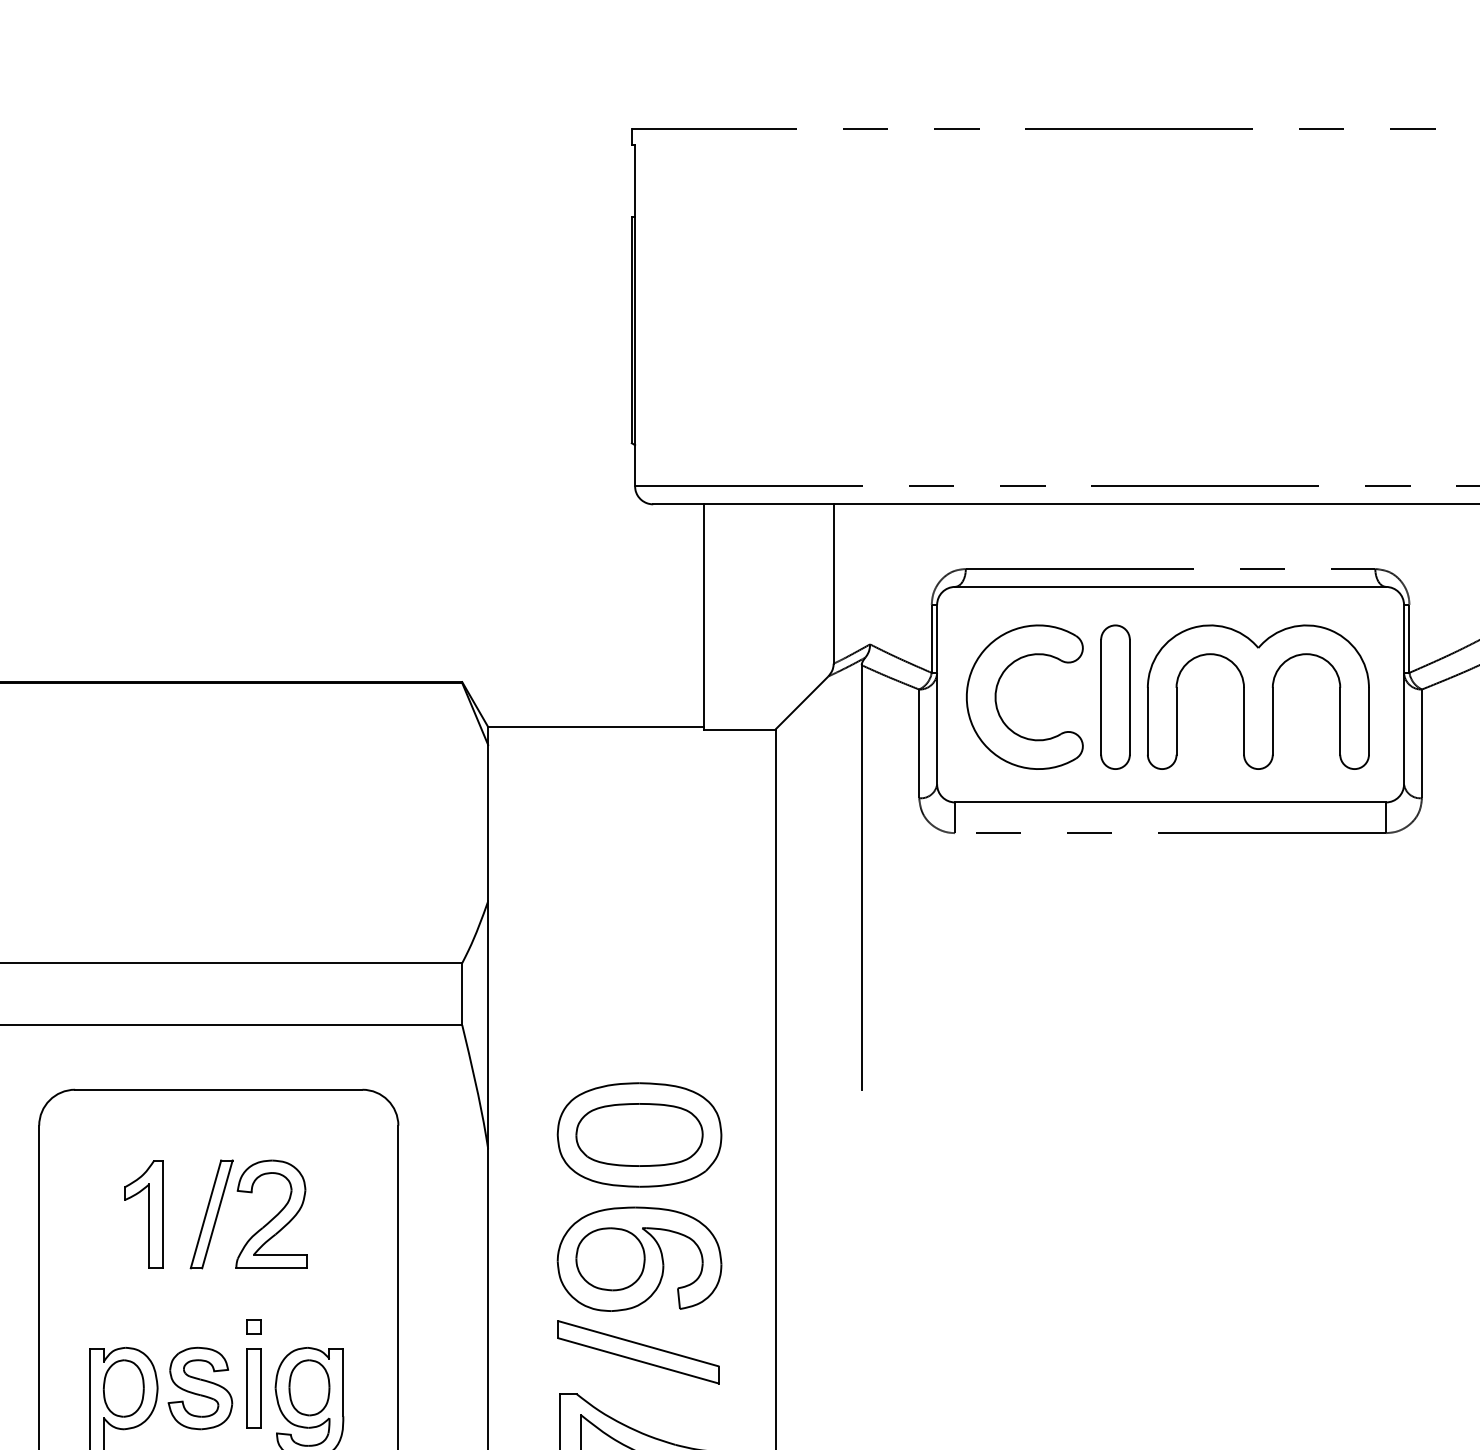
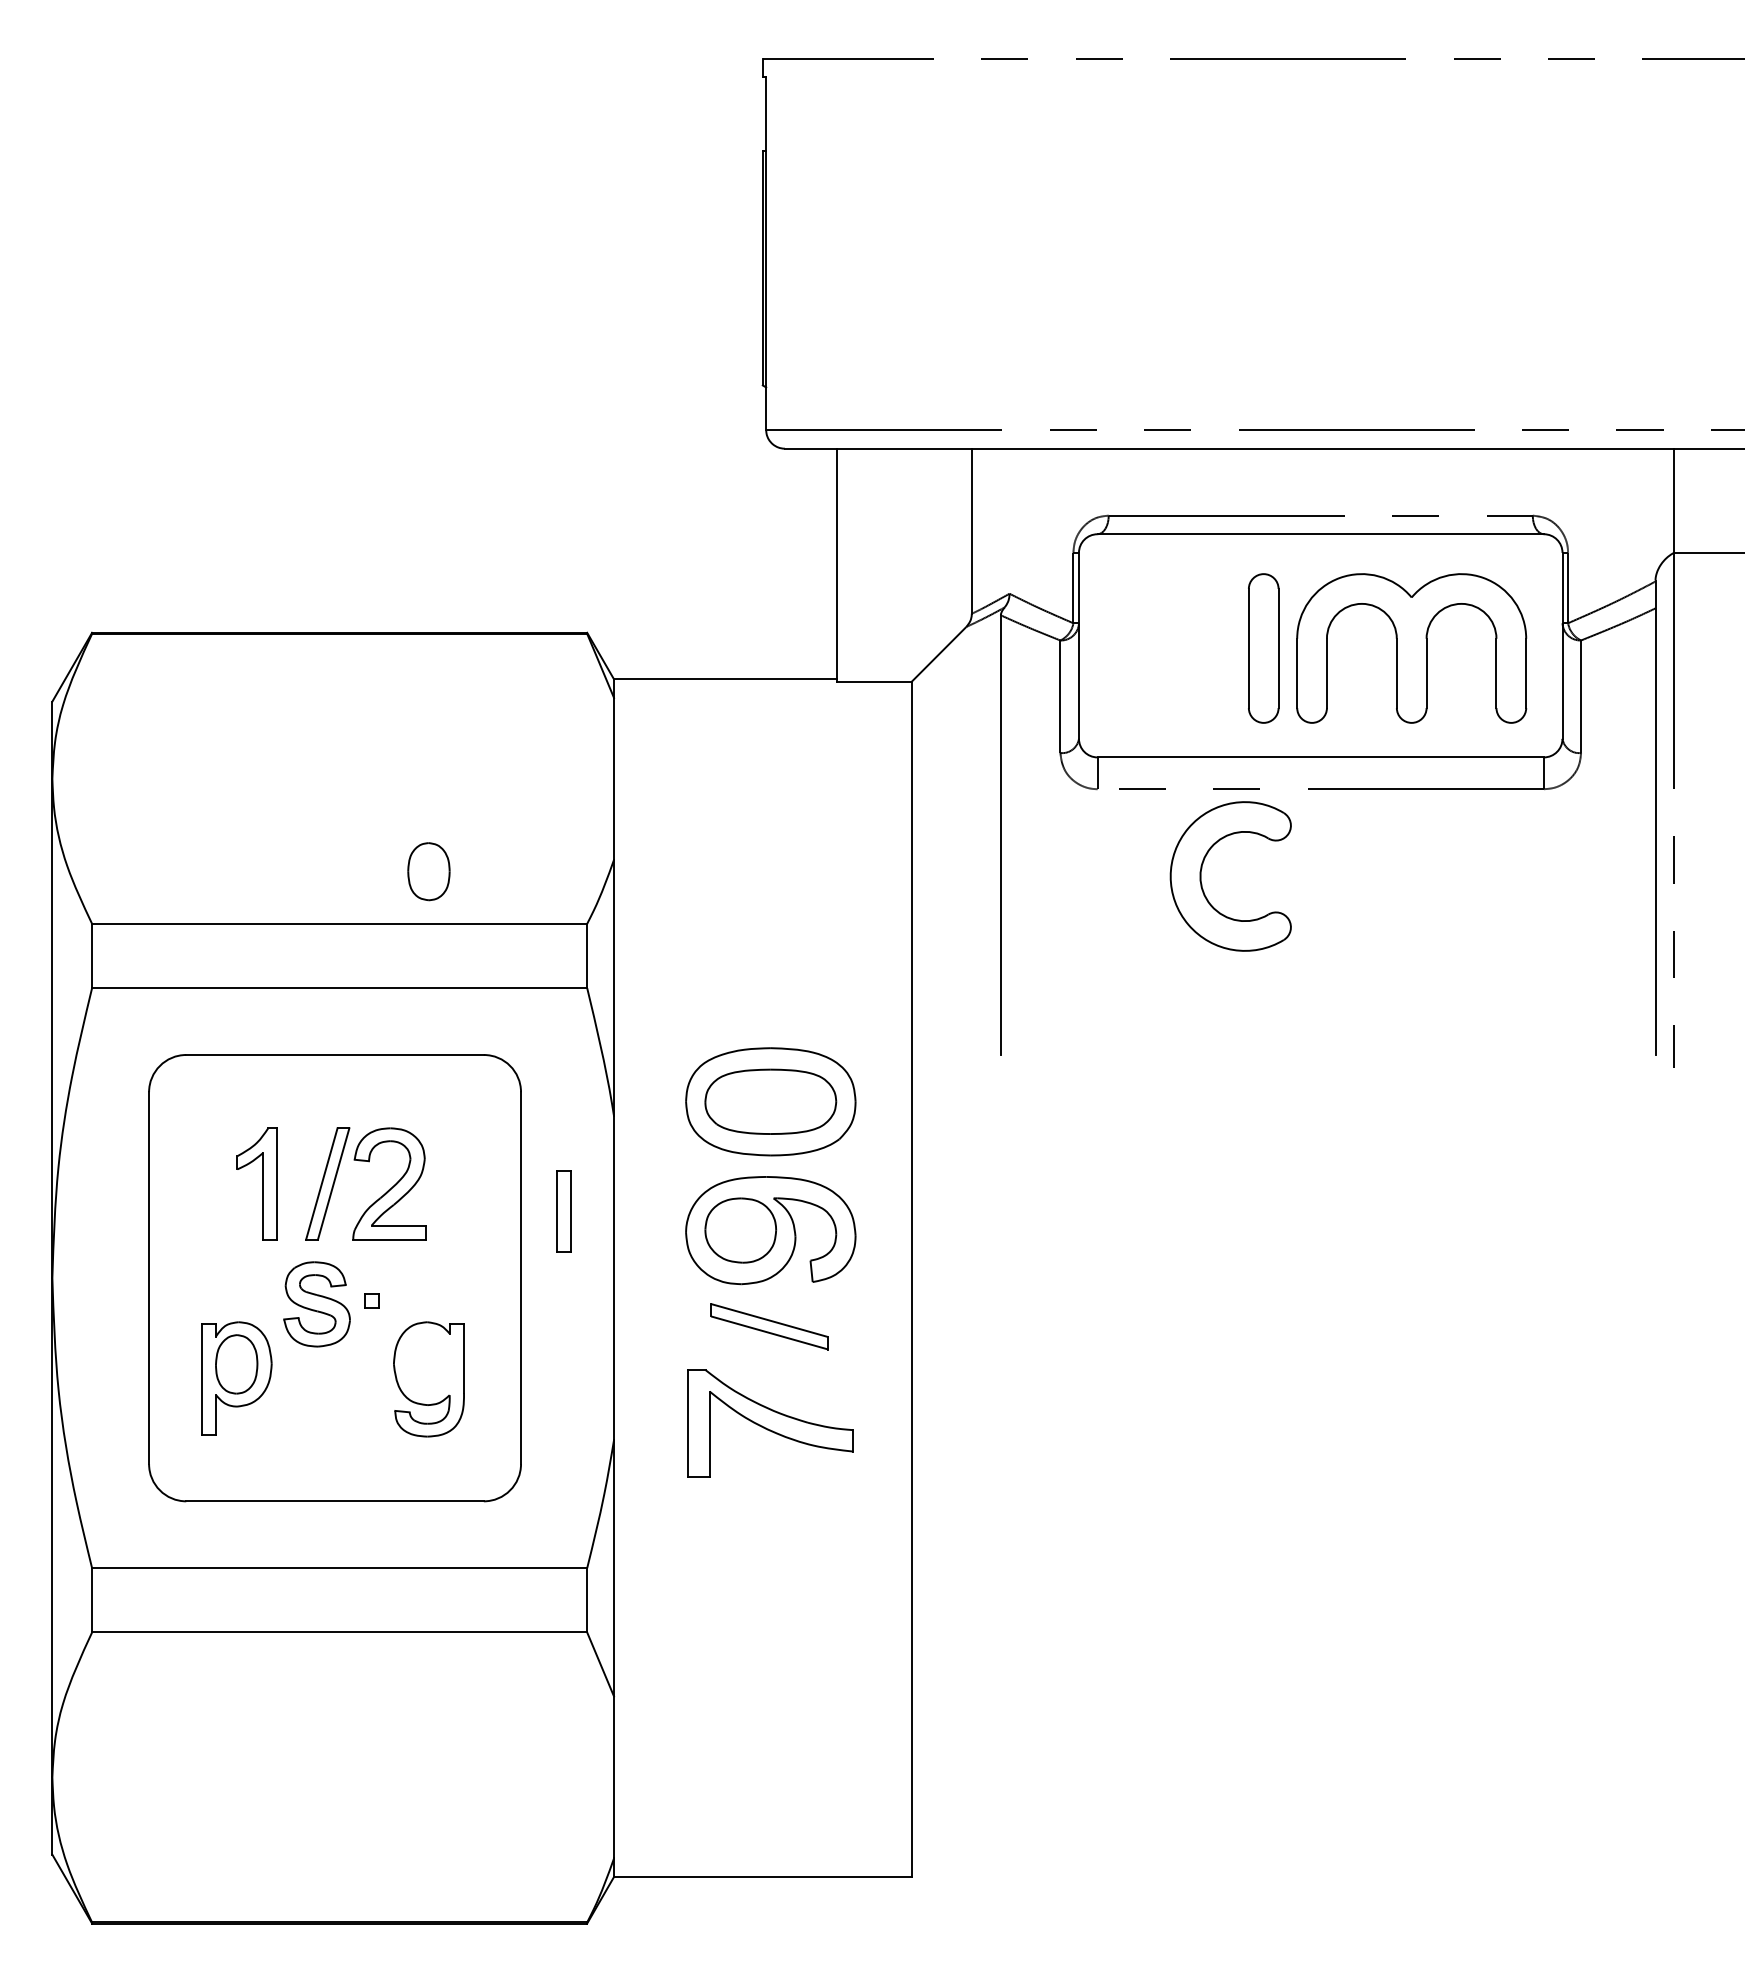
part: (996, 697) -> (1201, 876), moved
part: (638, 1351) -> (769, 1326), size x0.7
part: (309, 1387) -> (428, 871), moved
part: (199, 1388) -> (316, 1304), moved
part: (253, 1388) -> (563, 1211), moved

